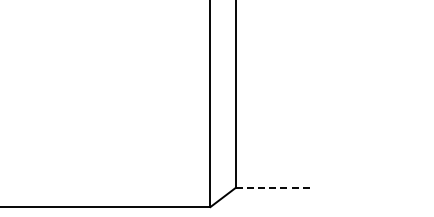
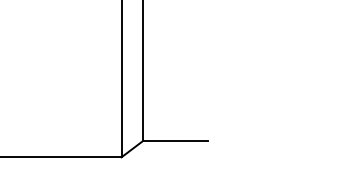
line: (273, 188) -> (176, 141), dashed -> solid

